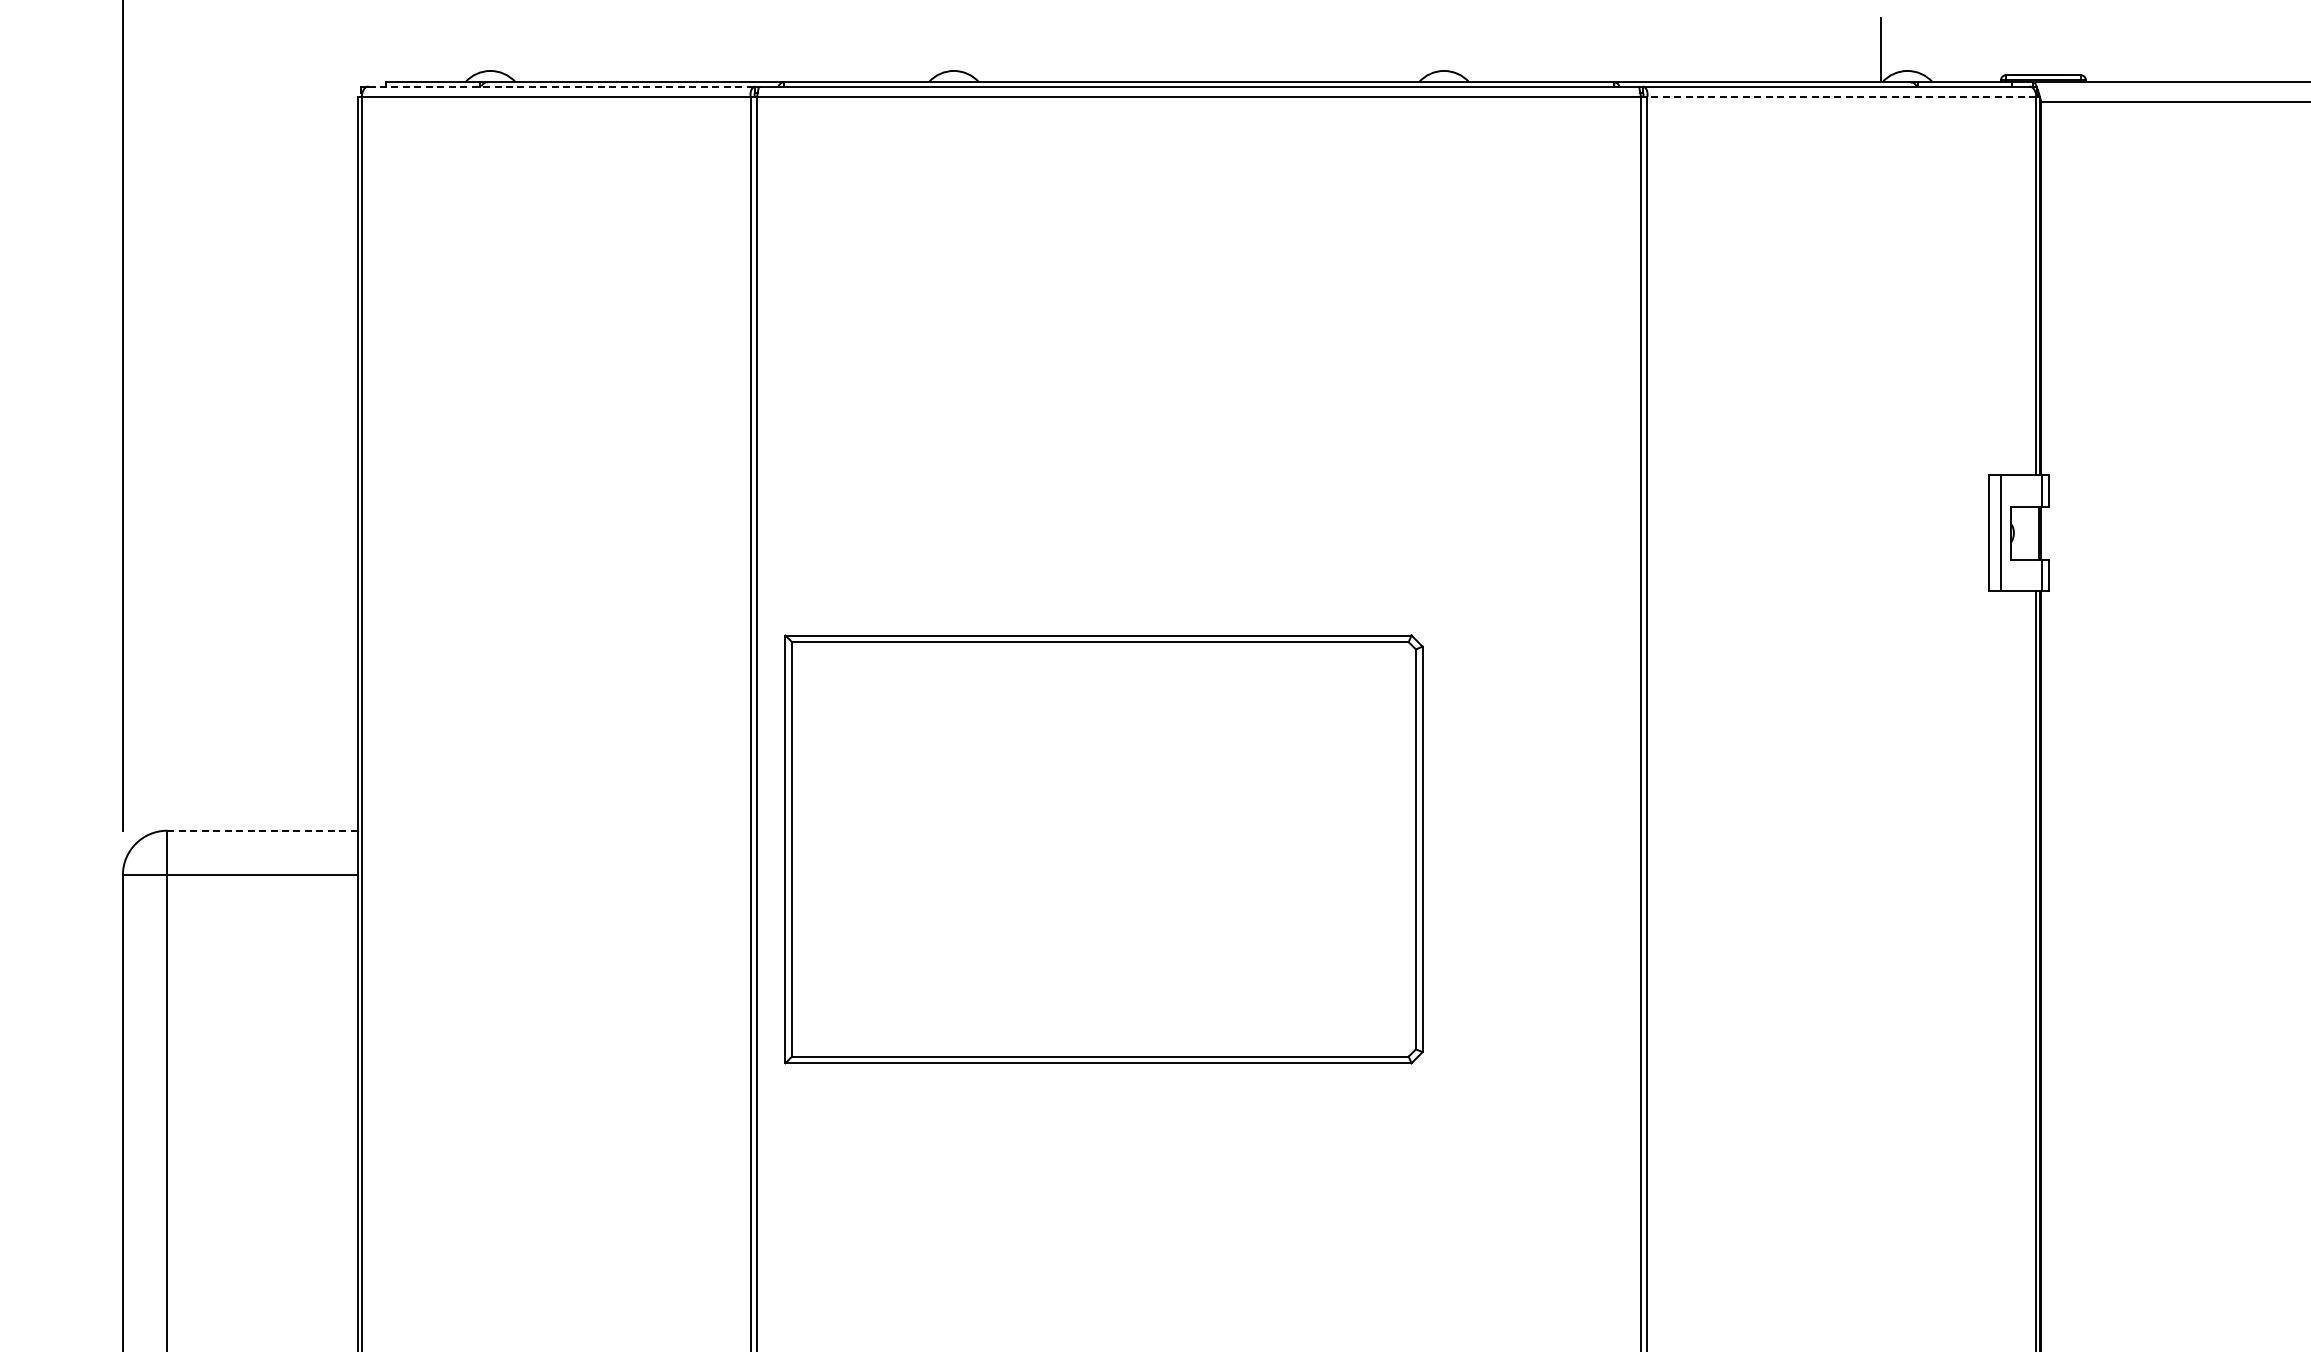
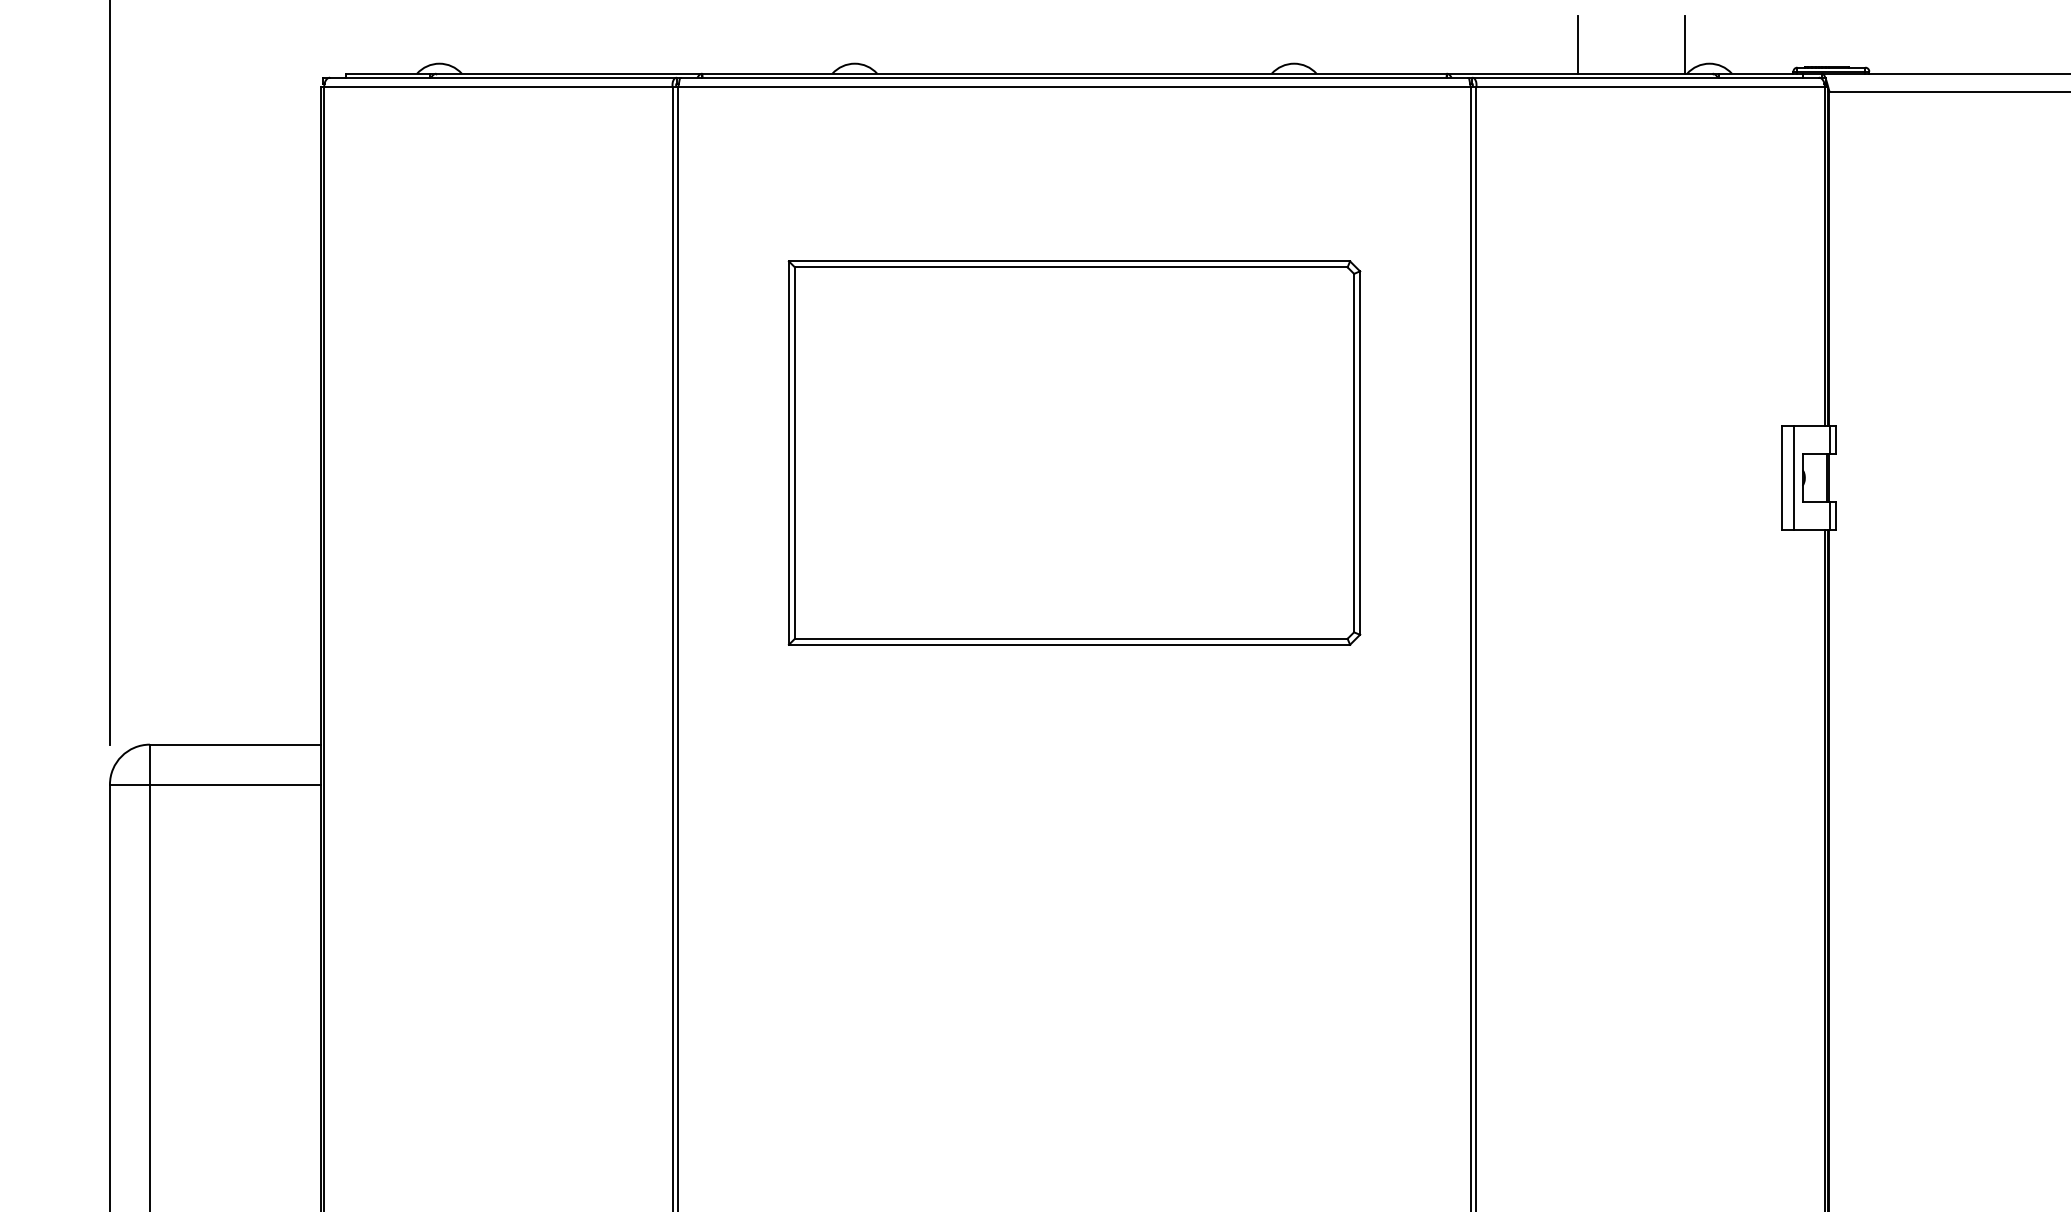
line: (1760, 49) -> (1577, 44), added
line: (562, 86) -> (503, 77), dashed -> solid
line: (1841, 96) -> (1650, 86), dashed -> solid
line: (263, 830) -> (236, 744), dashed -> solid
part: (1103, 849) -> (1074, 453), moved

